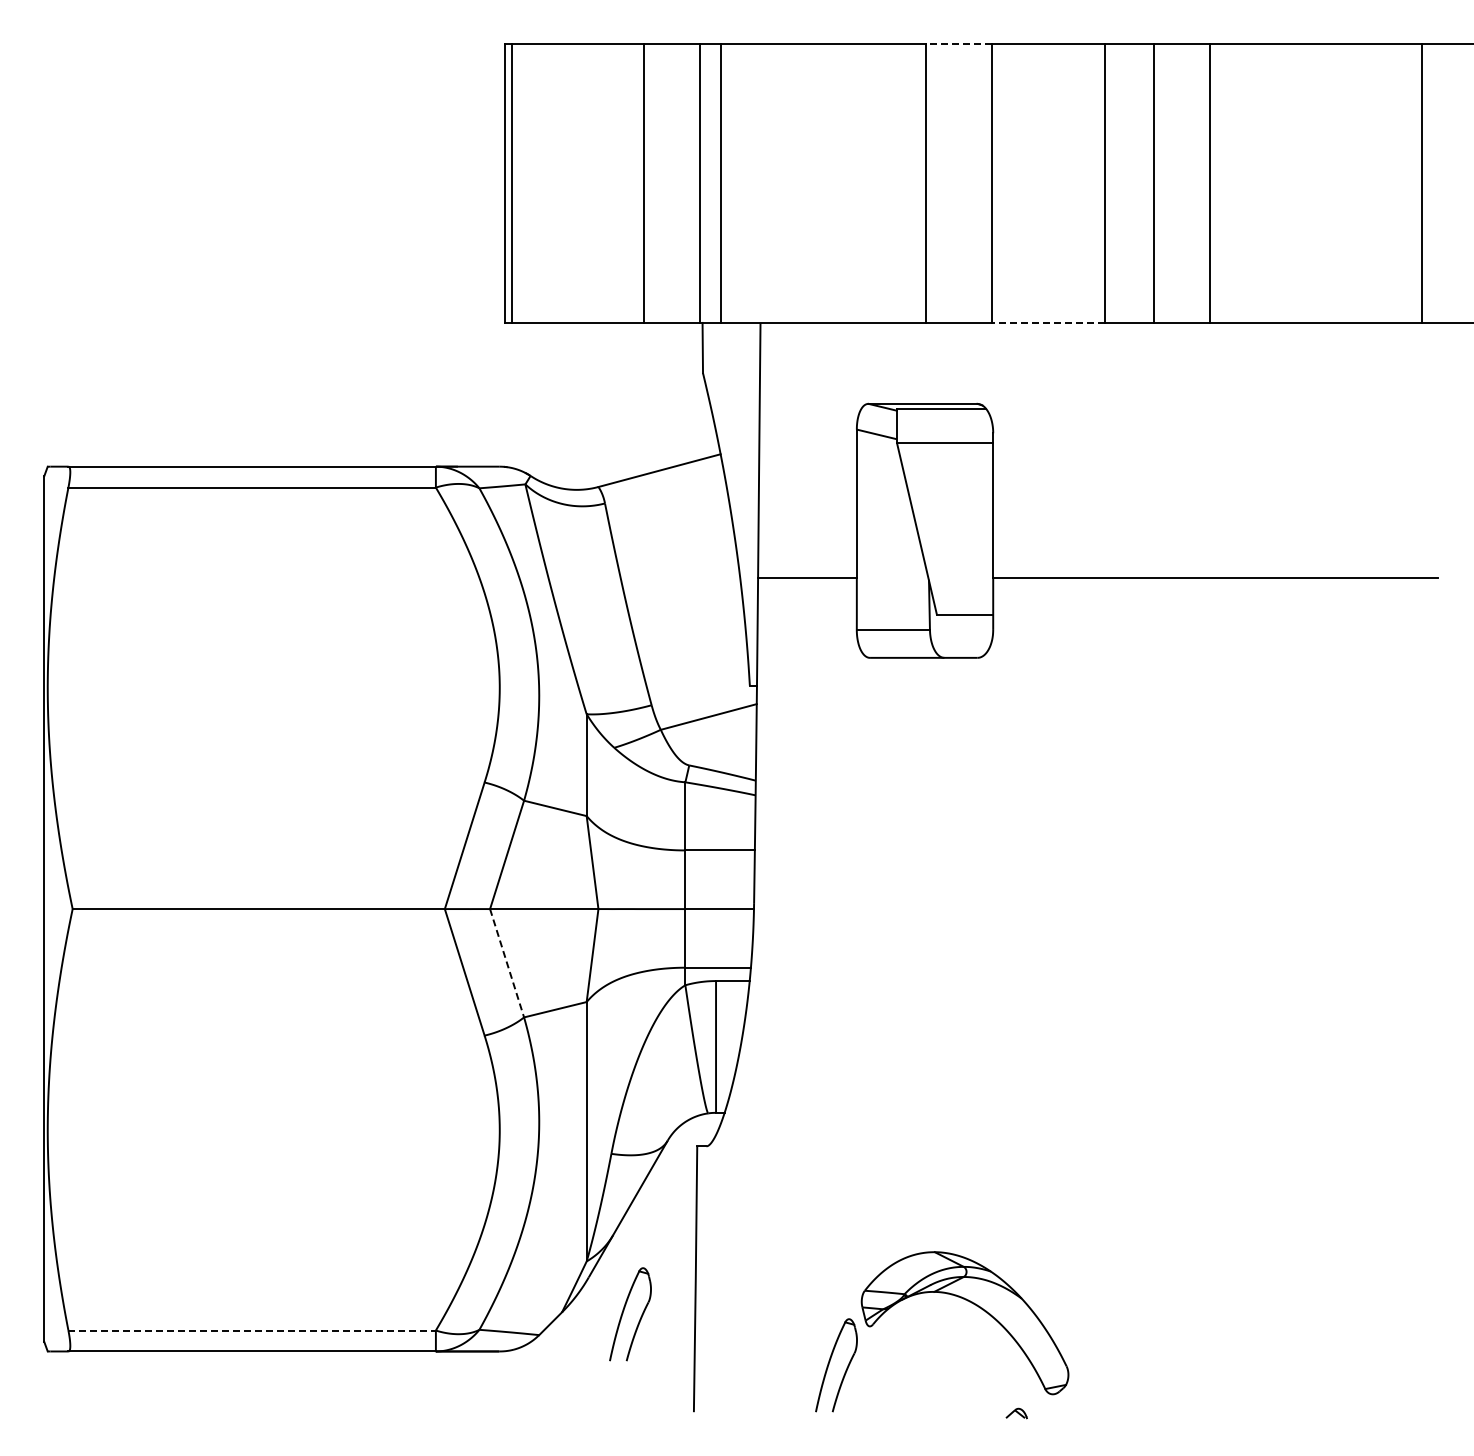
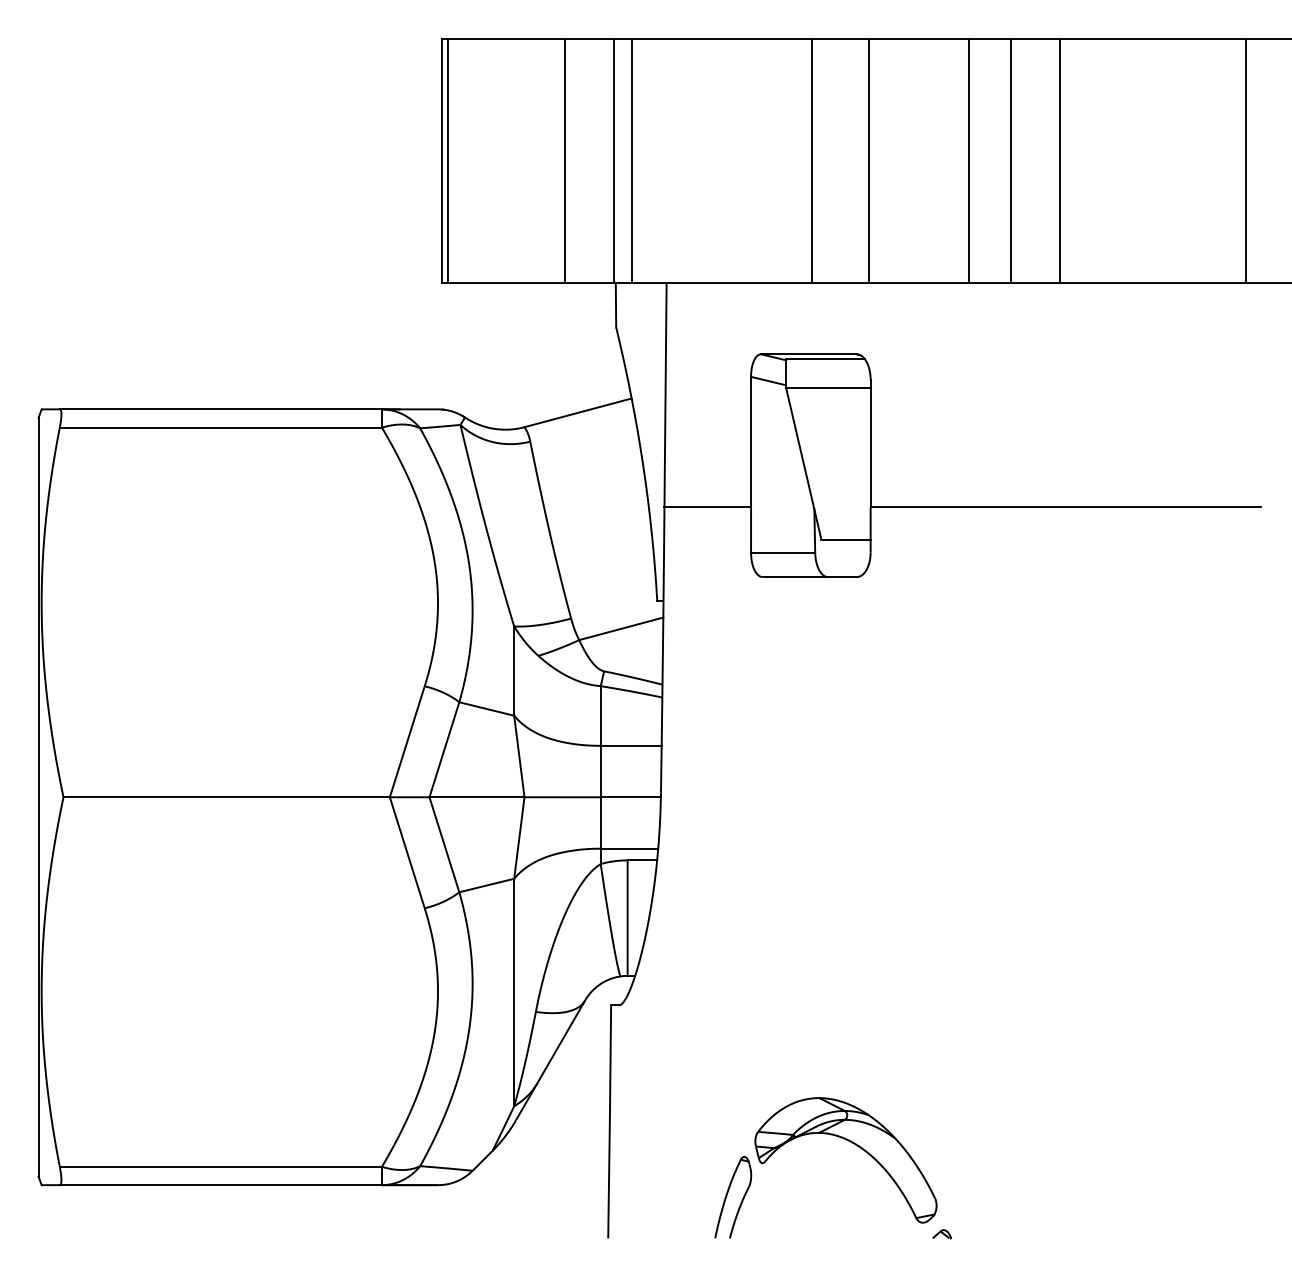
line: (959, 43) -> (841, 38), dashed -> solid
line: (1048, 322) -> (919, 282), dashed -> solid
line: (507, 963) -> (444, 844), dashed -> solid
part: (623, 1313) -> (546, 1151), removed
line: (252, 1330) -> (221, 1166), dashed -> solid
part: (1016, 1413) -> (941, 1234), moved

